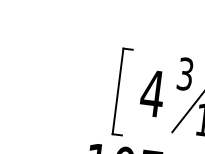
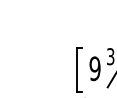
text: (151, 92) -> (94, 68), 4 -> 9

